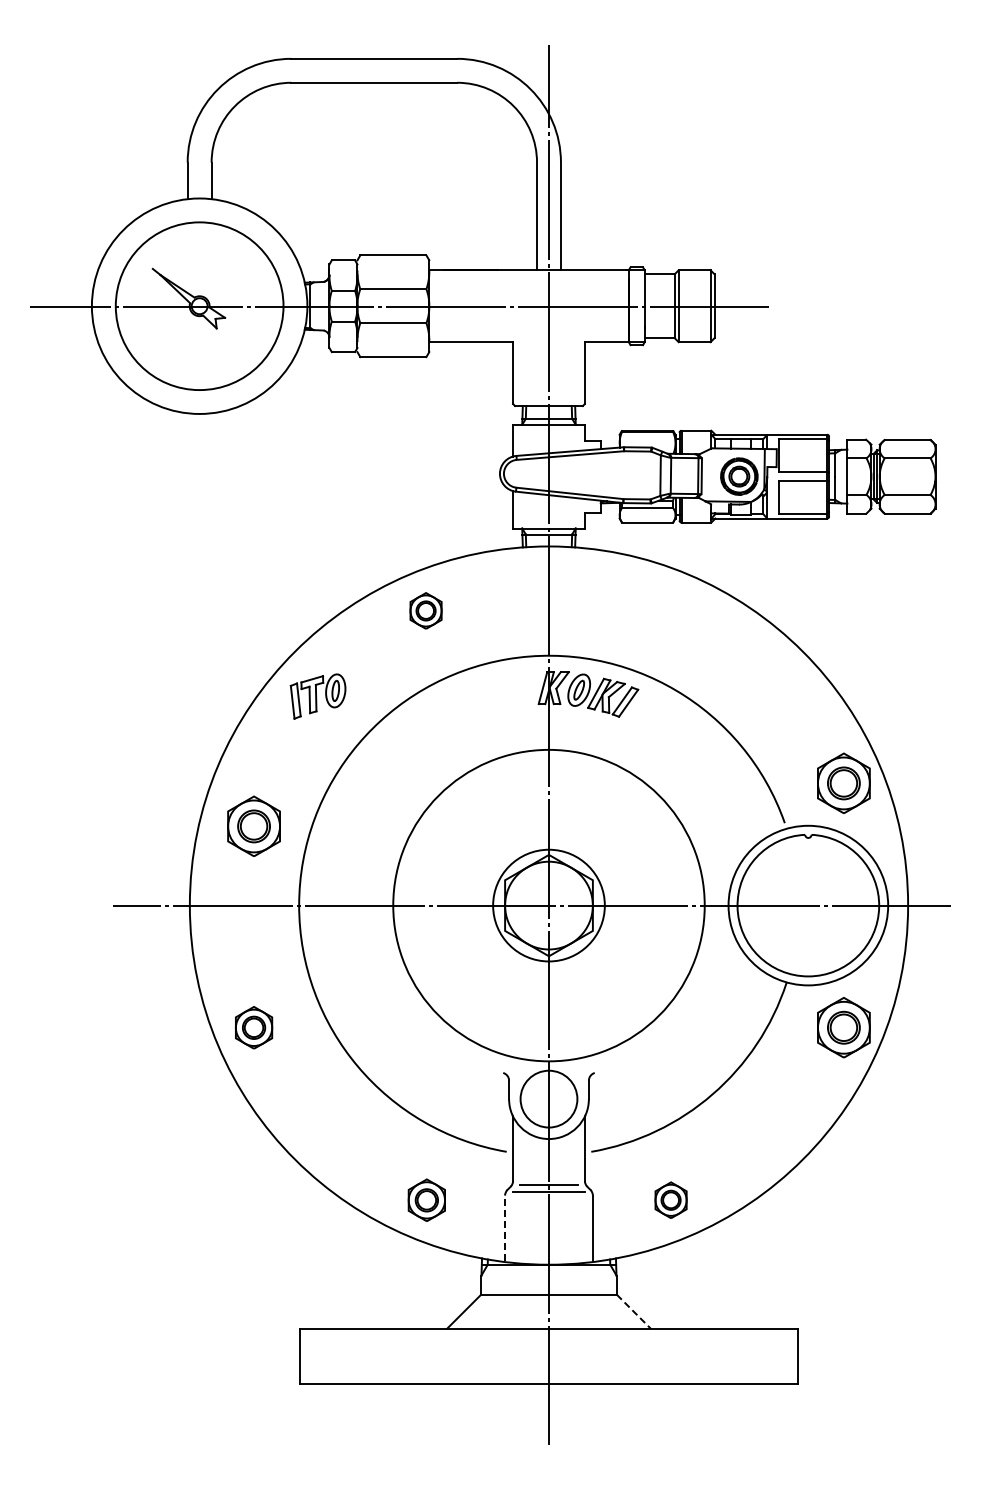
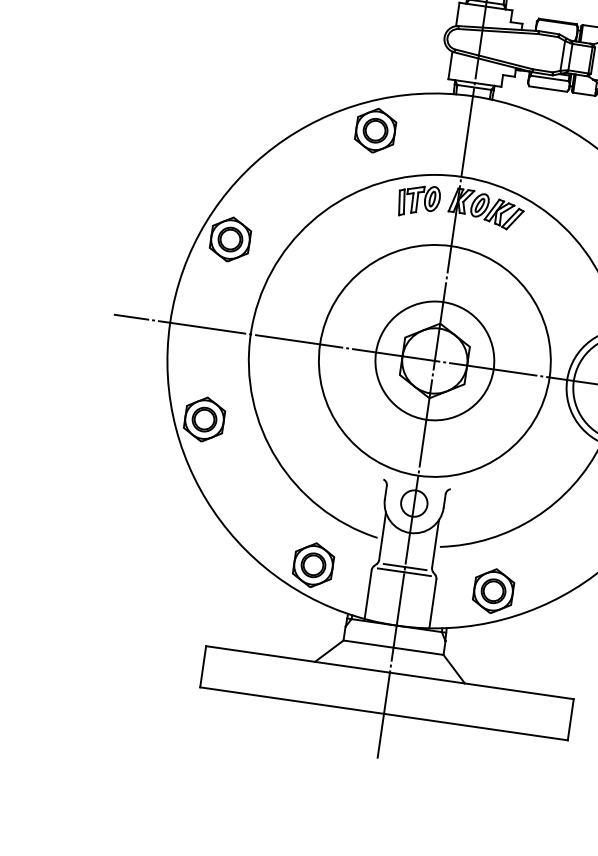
part: (425, 610) -> (375, 130), size x1.67
part: (317, 696) -> (418, 201), moved
part: (253, 825) -> (230, 238), moved
circle: (548, 905) -> (434, 360), size x1.43
part: (253, 1027) -> (204, 419), size x1.43
circle: (548, 1098) -> (414, 503), size x0.62
part: (426, 1199) -> (313, 564), size x1.43
part: (670, 1199) -> (493, 590), size x1.67
line: (505, 1228) -> (368, 594), dashed -> solid
line: (633, 1311) -> (454, 669), dashed -> solid

